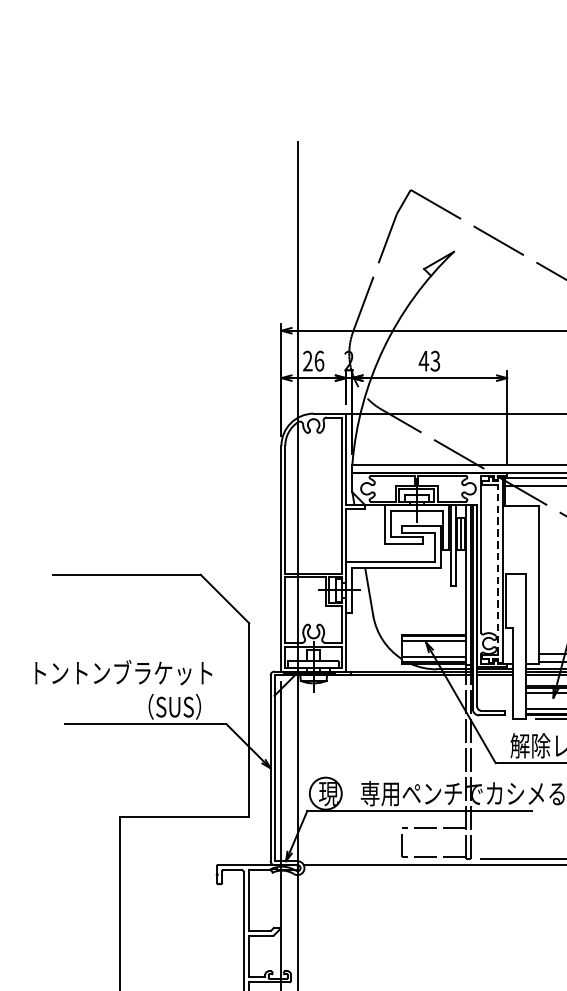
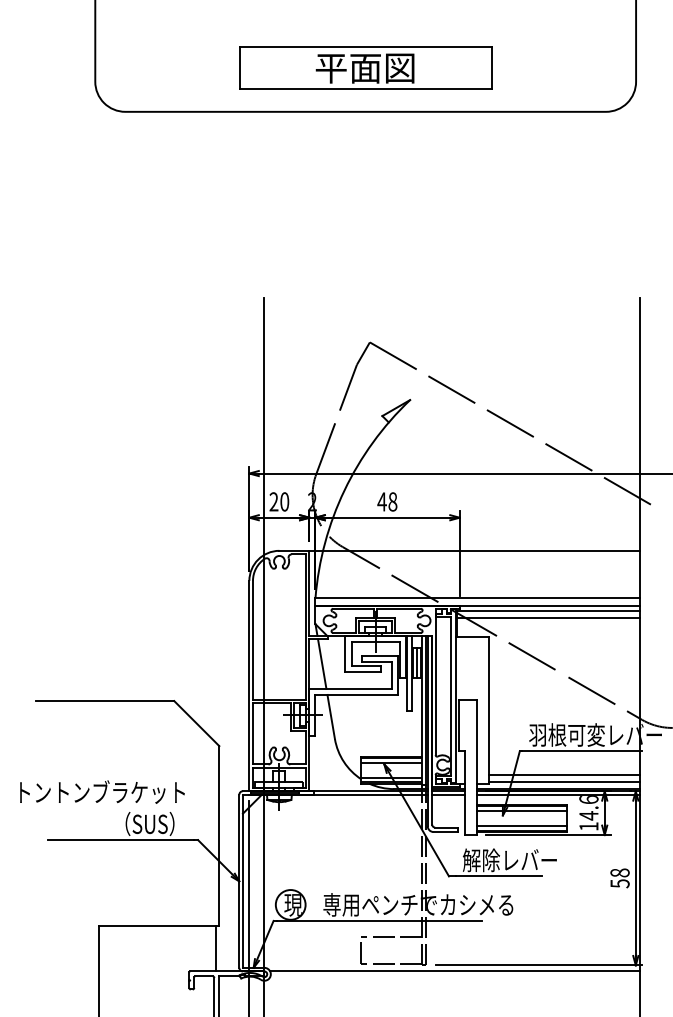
text: (319, 360) -> (284, 501), 26 -> 20
text: (435, 360) -> (392, 501), 43 -> 48
line: (359, 534) -> (322, 663), added
line: (498, 568) -> (451, 695), dashed -> solid
line: (246, 840) -> (216, 948), added

